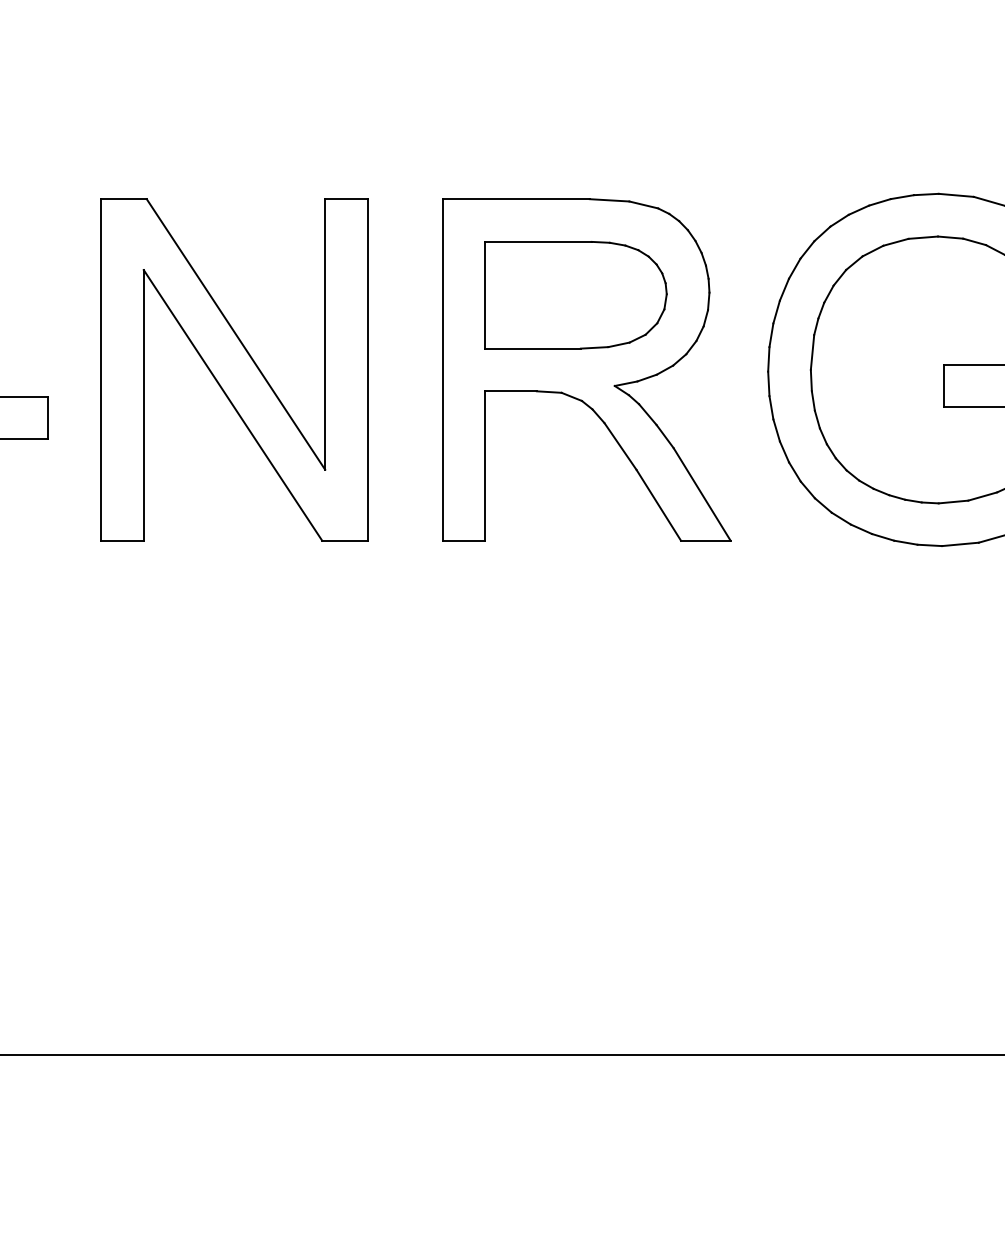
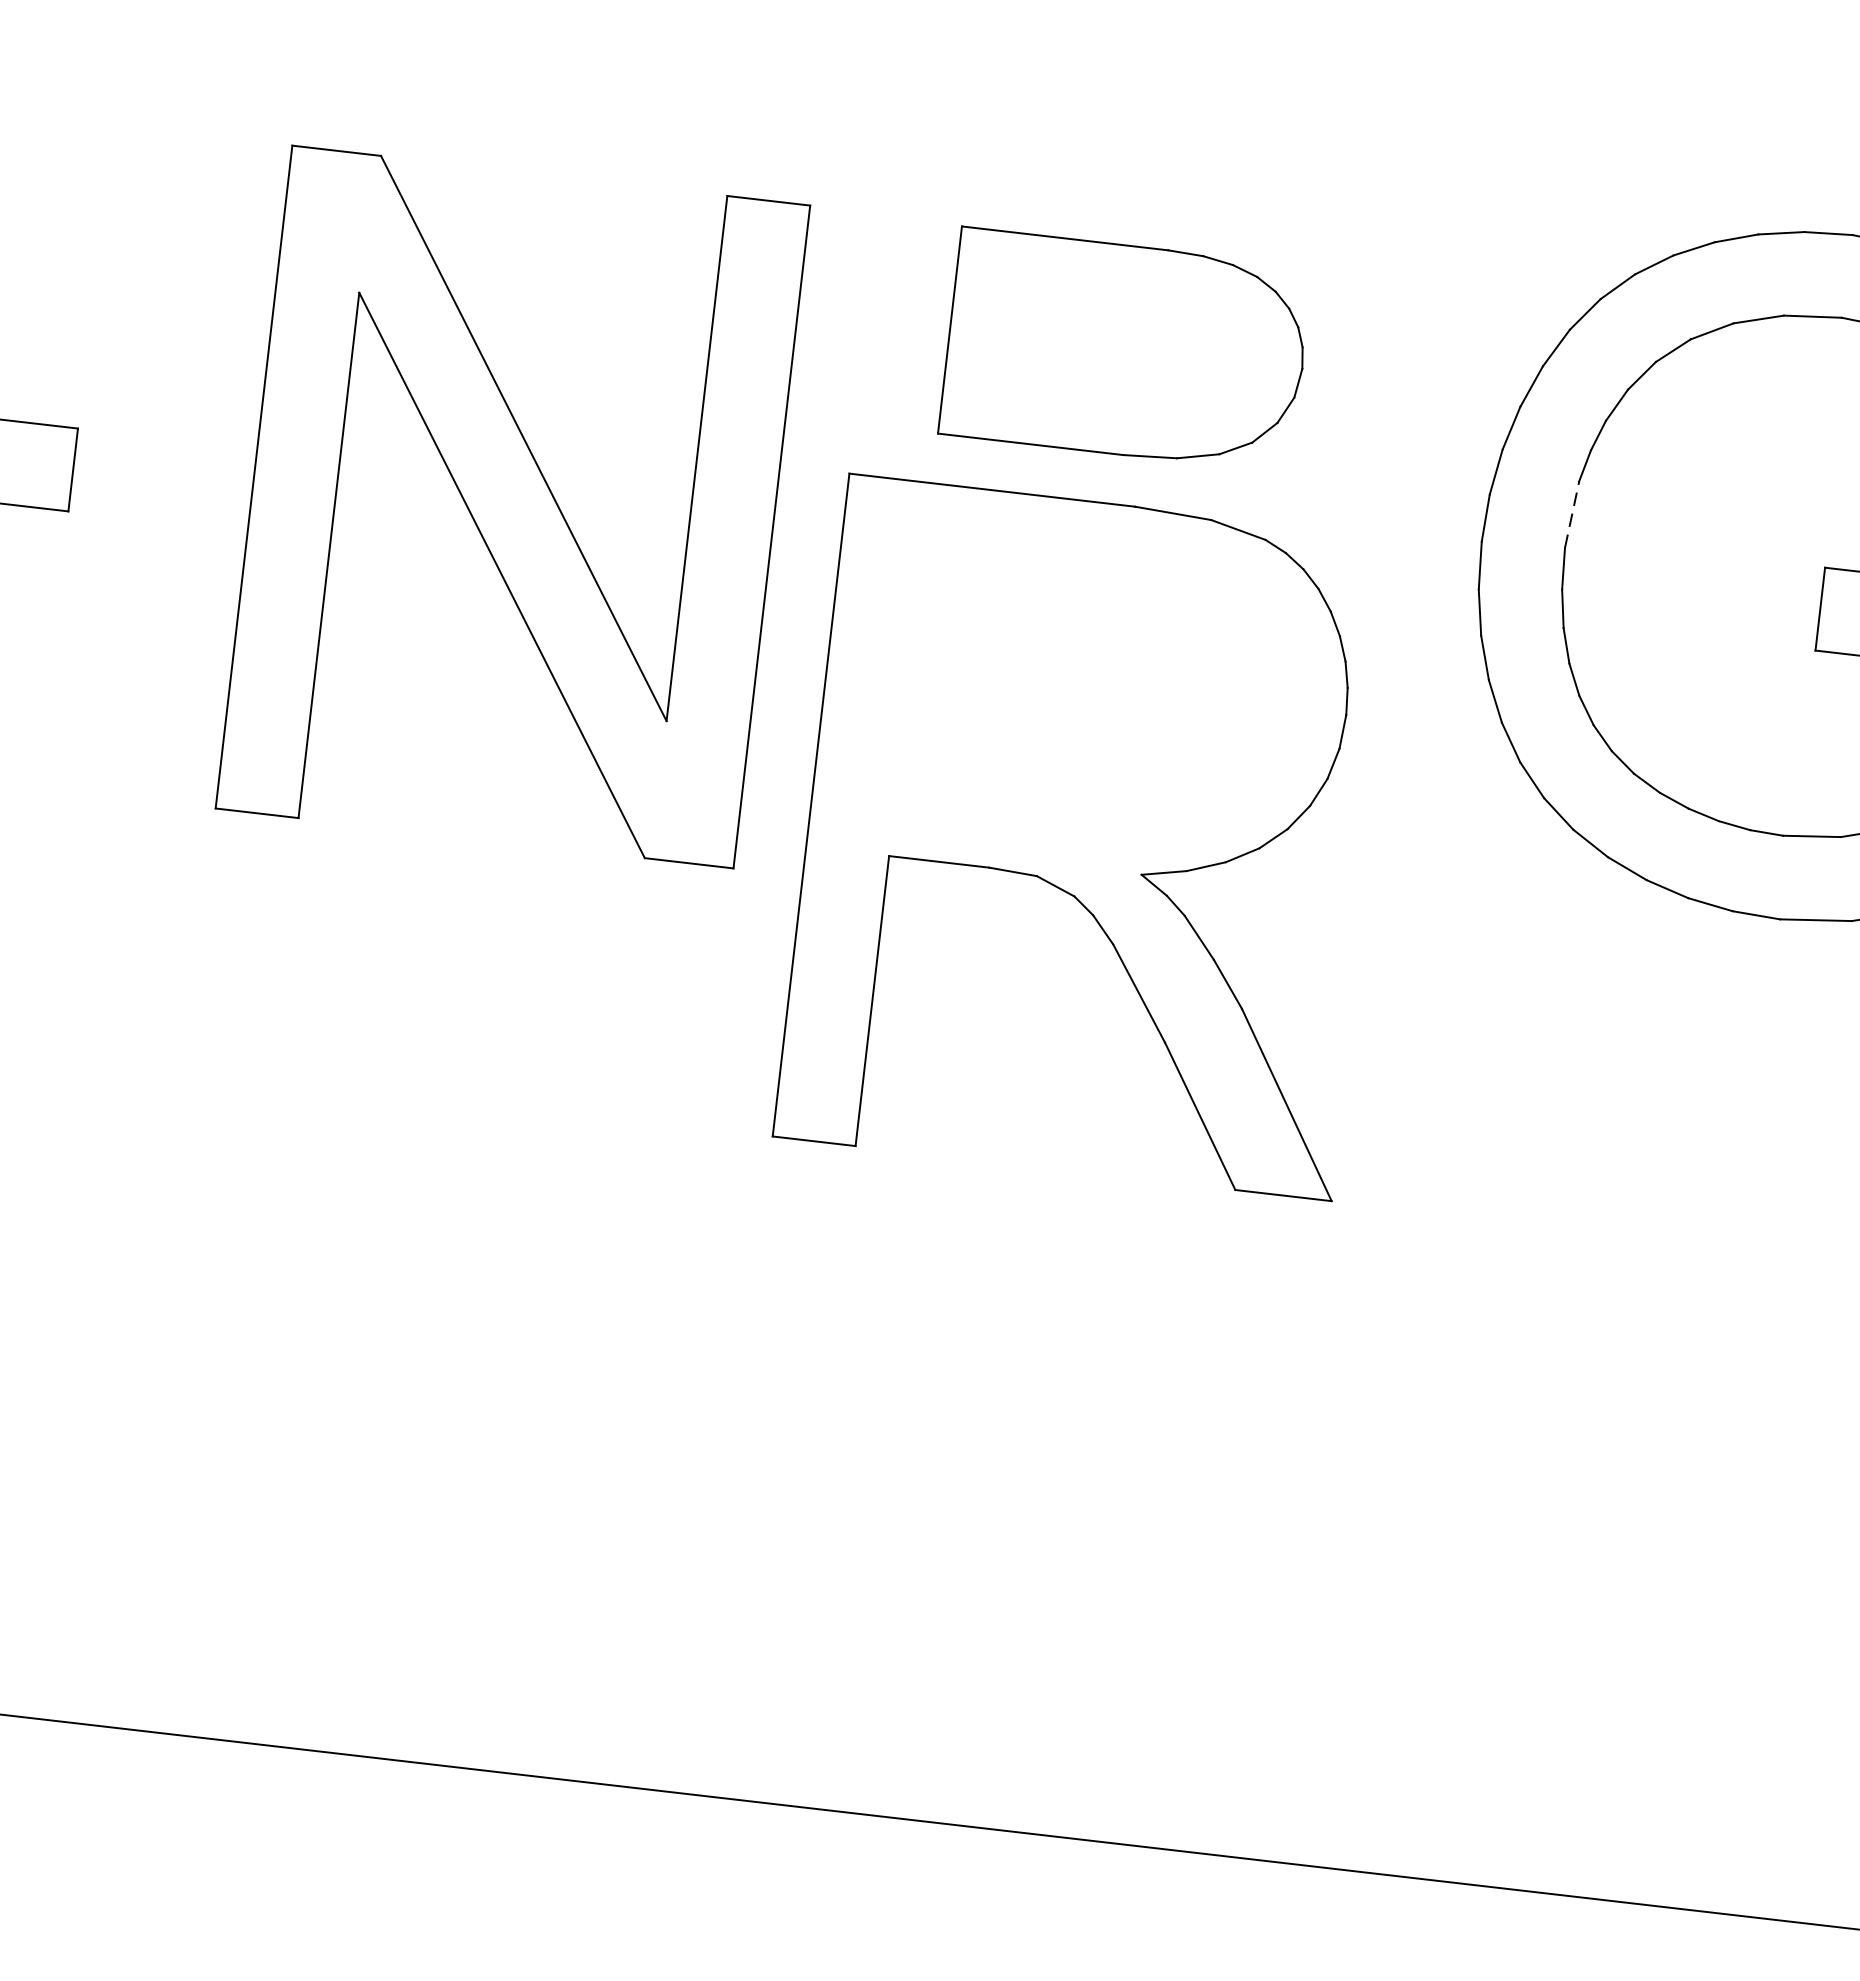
line: (812, 351) -> (1572, 512), solid -> dashed
part: (234, 369) -> (513, 506), moved
part: (586, 369) -> (1090, 836), moved

